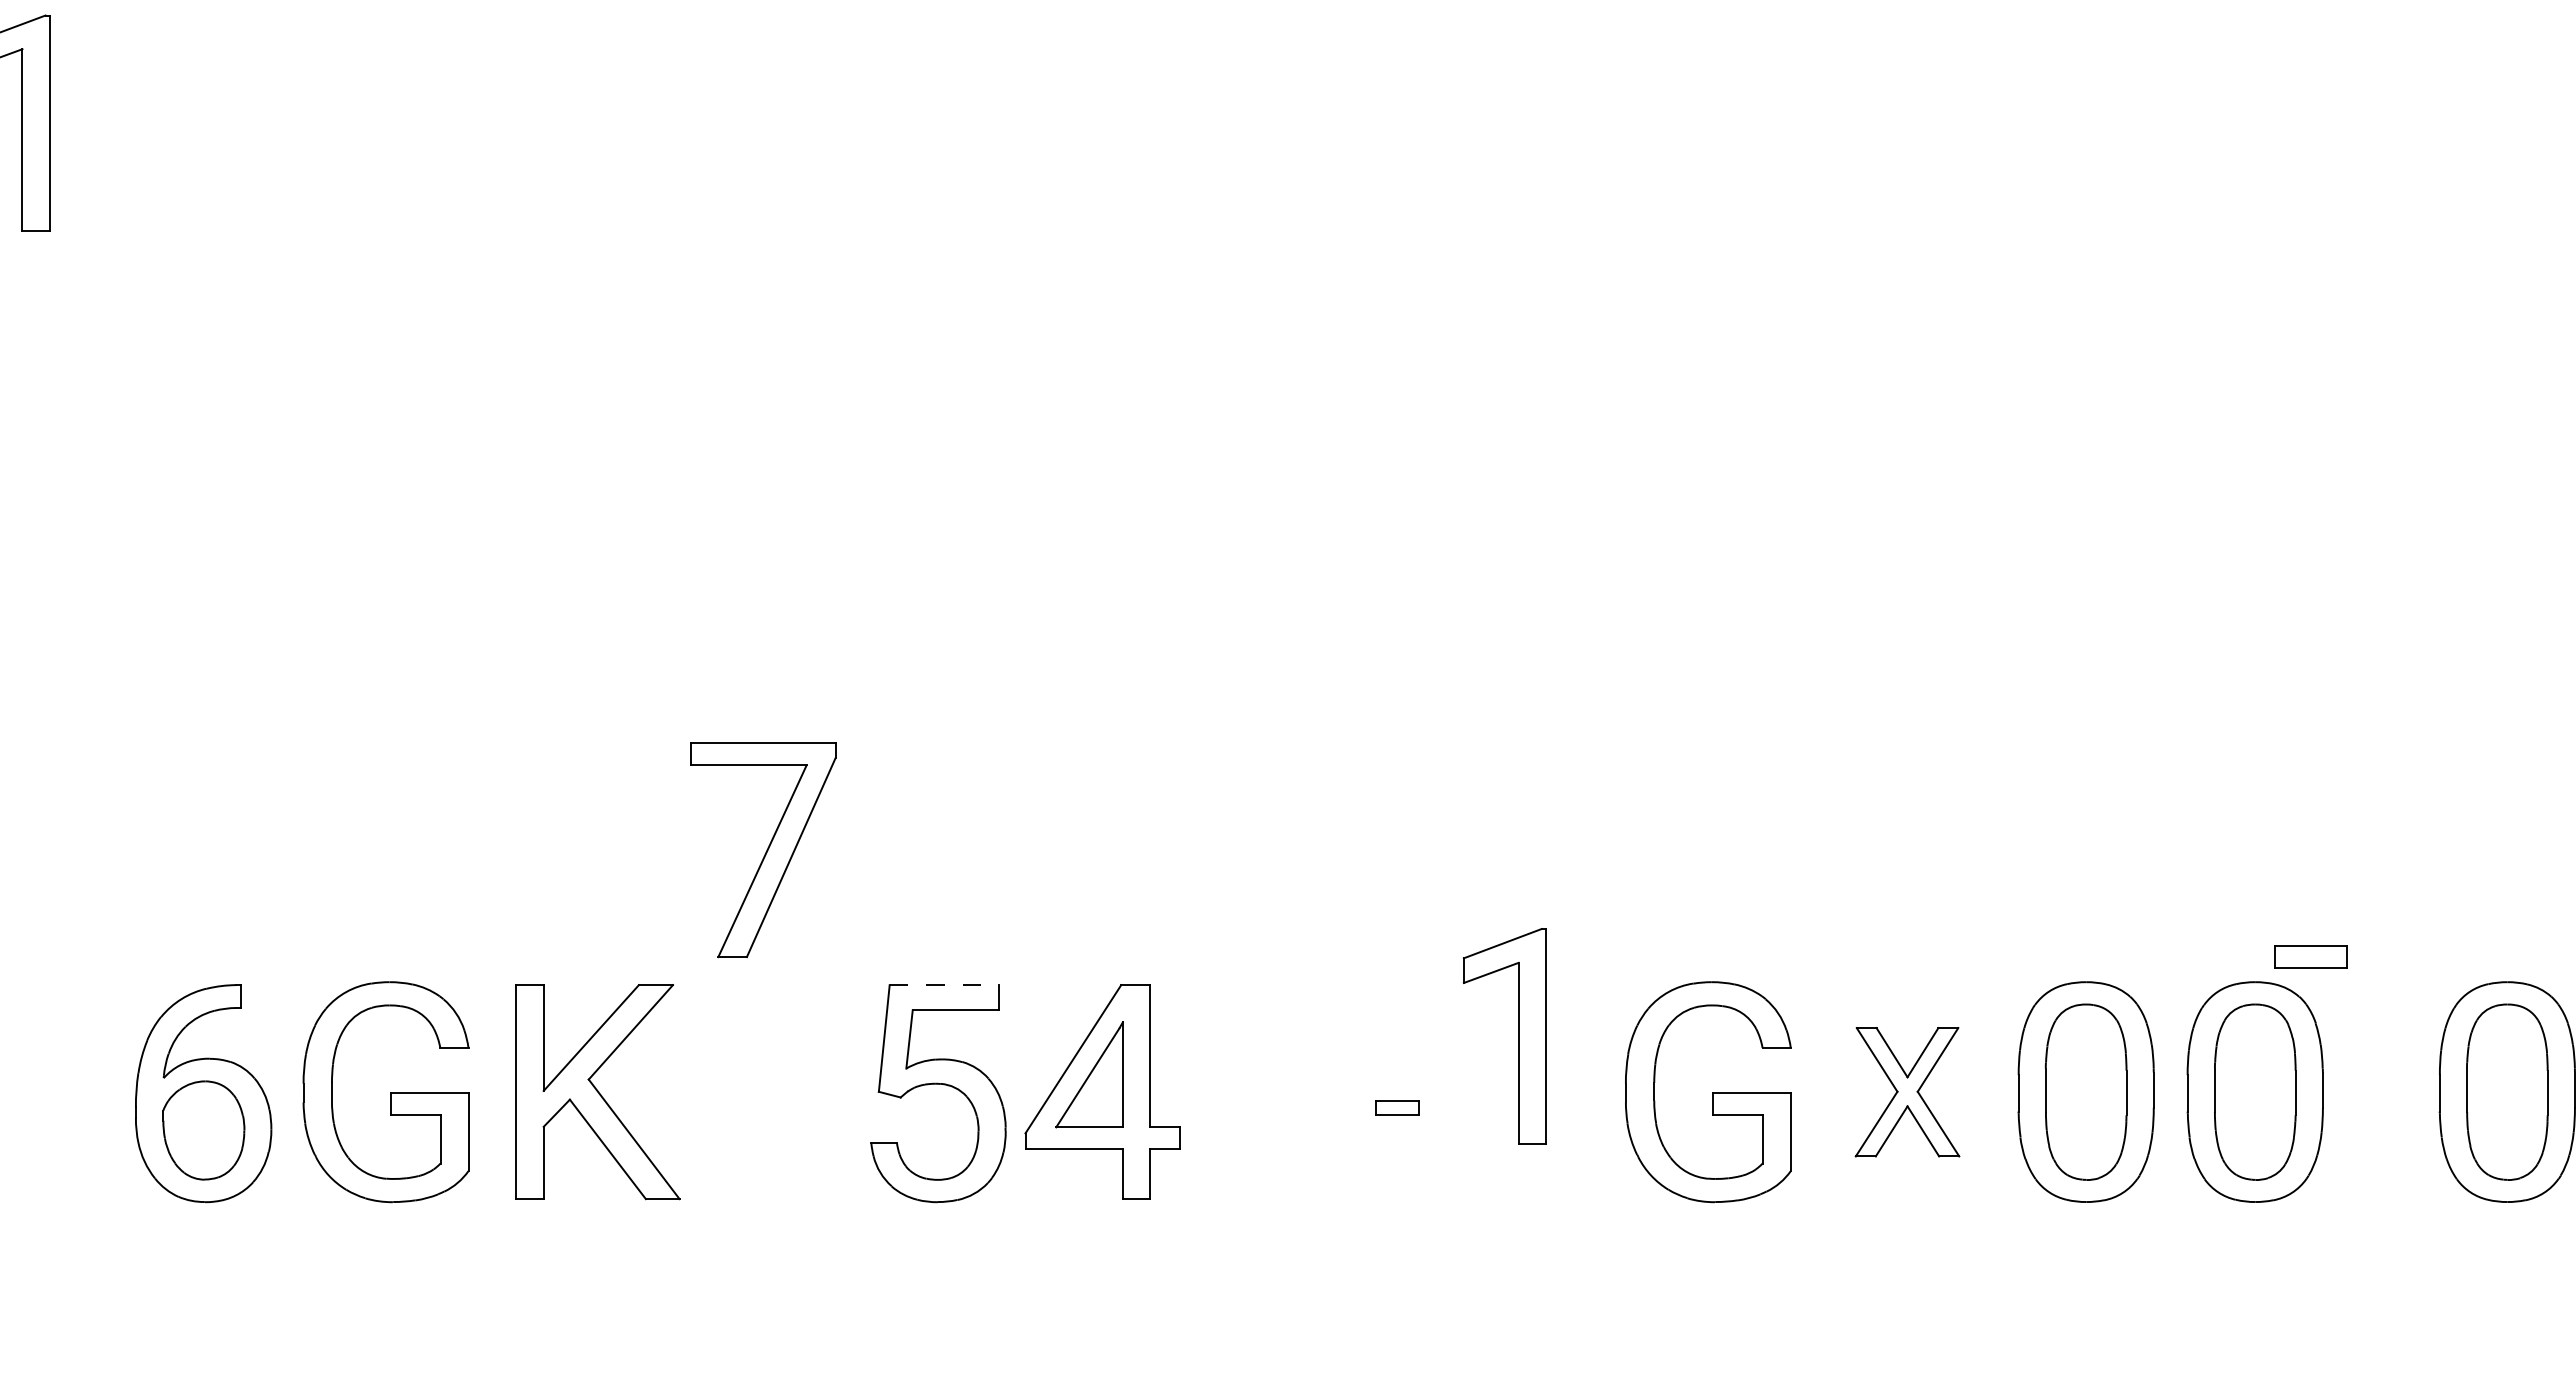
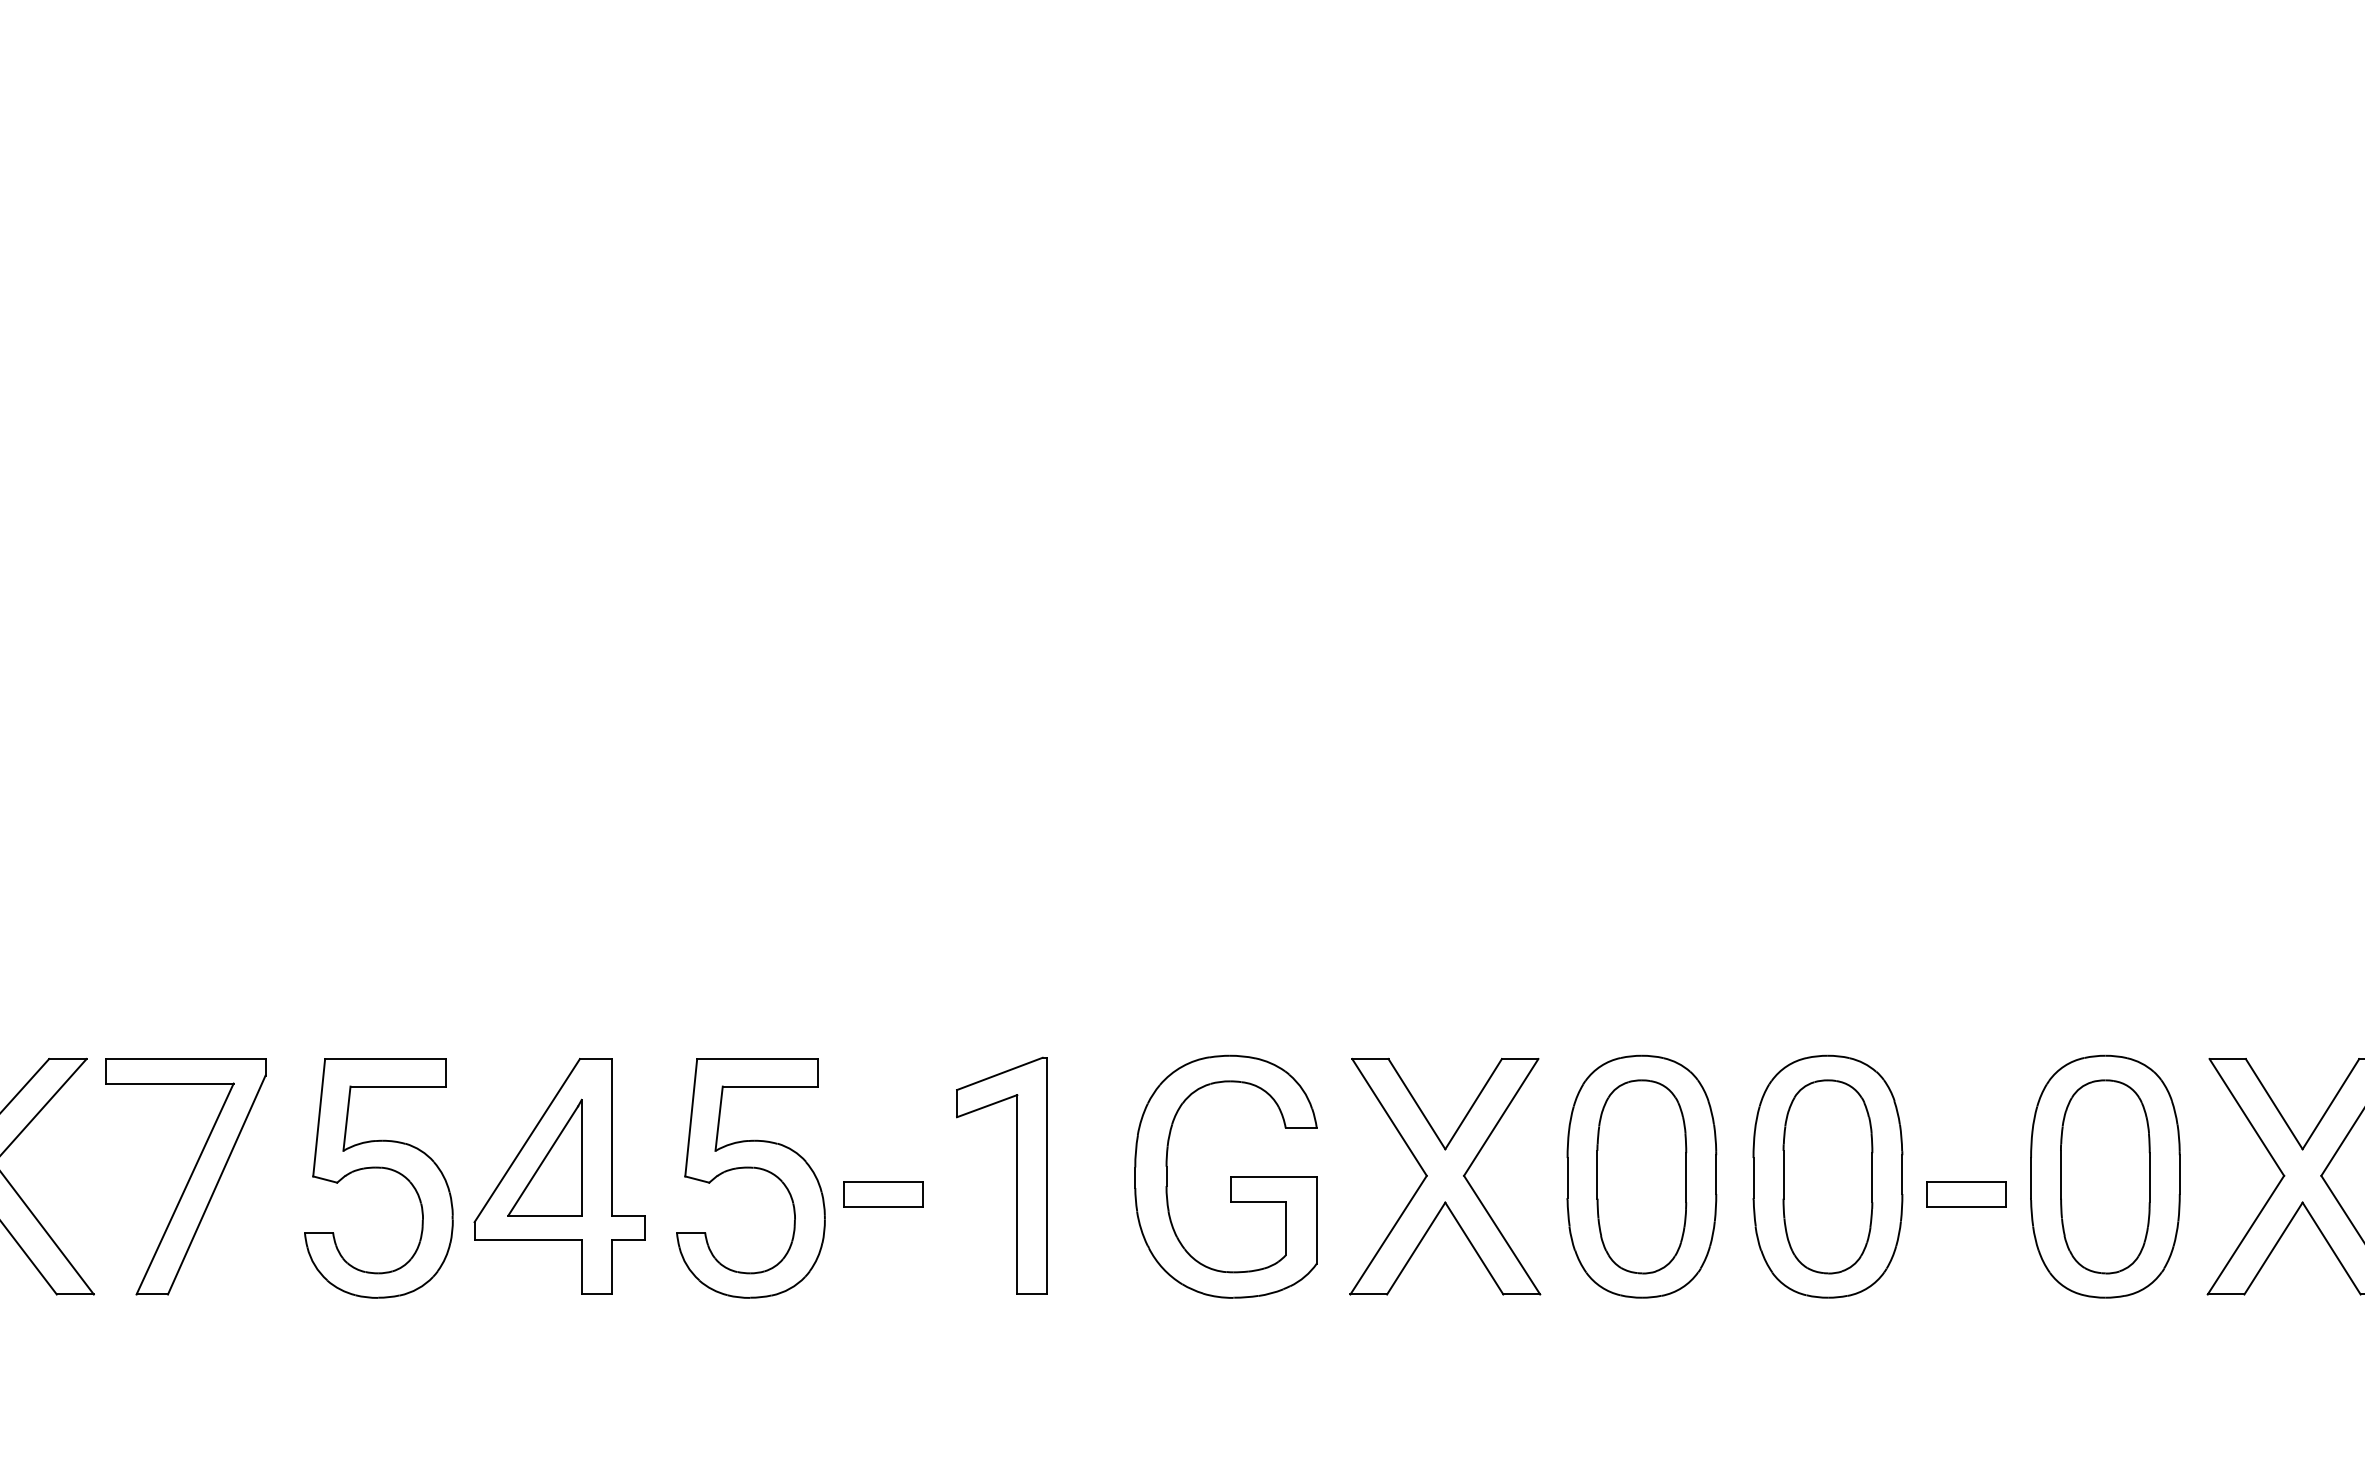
part: (763, 850) -> (186, 1177), moved
part: (2310, 956) -> (1965, 1193), moved
line: (944, 985) -> (385, 1059), dashed -> solid
part: (1518, 1036) -> (1017, 1176), moved
part: (1276, 1084) -> (750, 1168), added
part: (1907, 1092) -> (1445, 1177), size x1.67
part: (1396, 1107) -> (882, 1193), size x1.67

